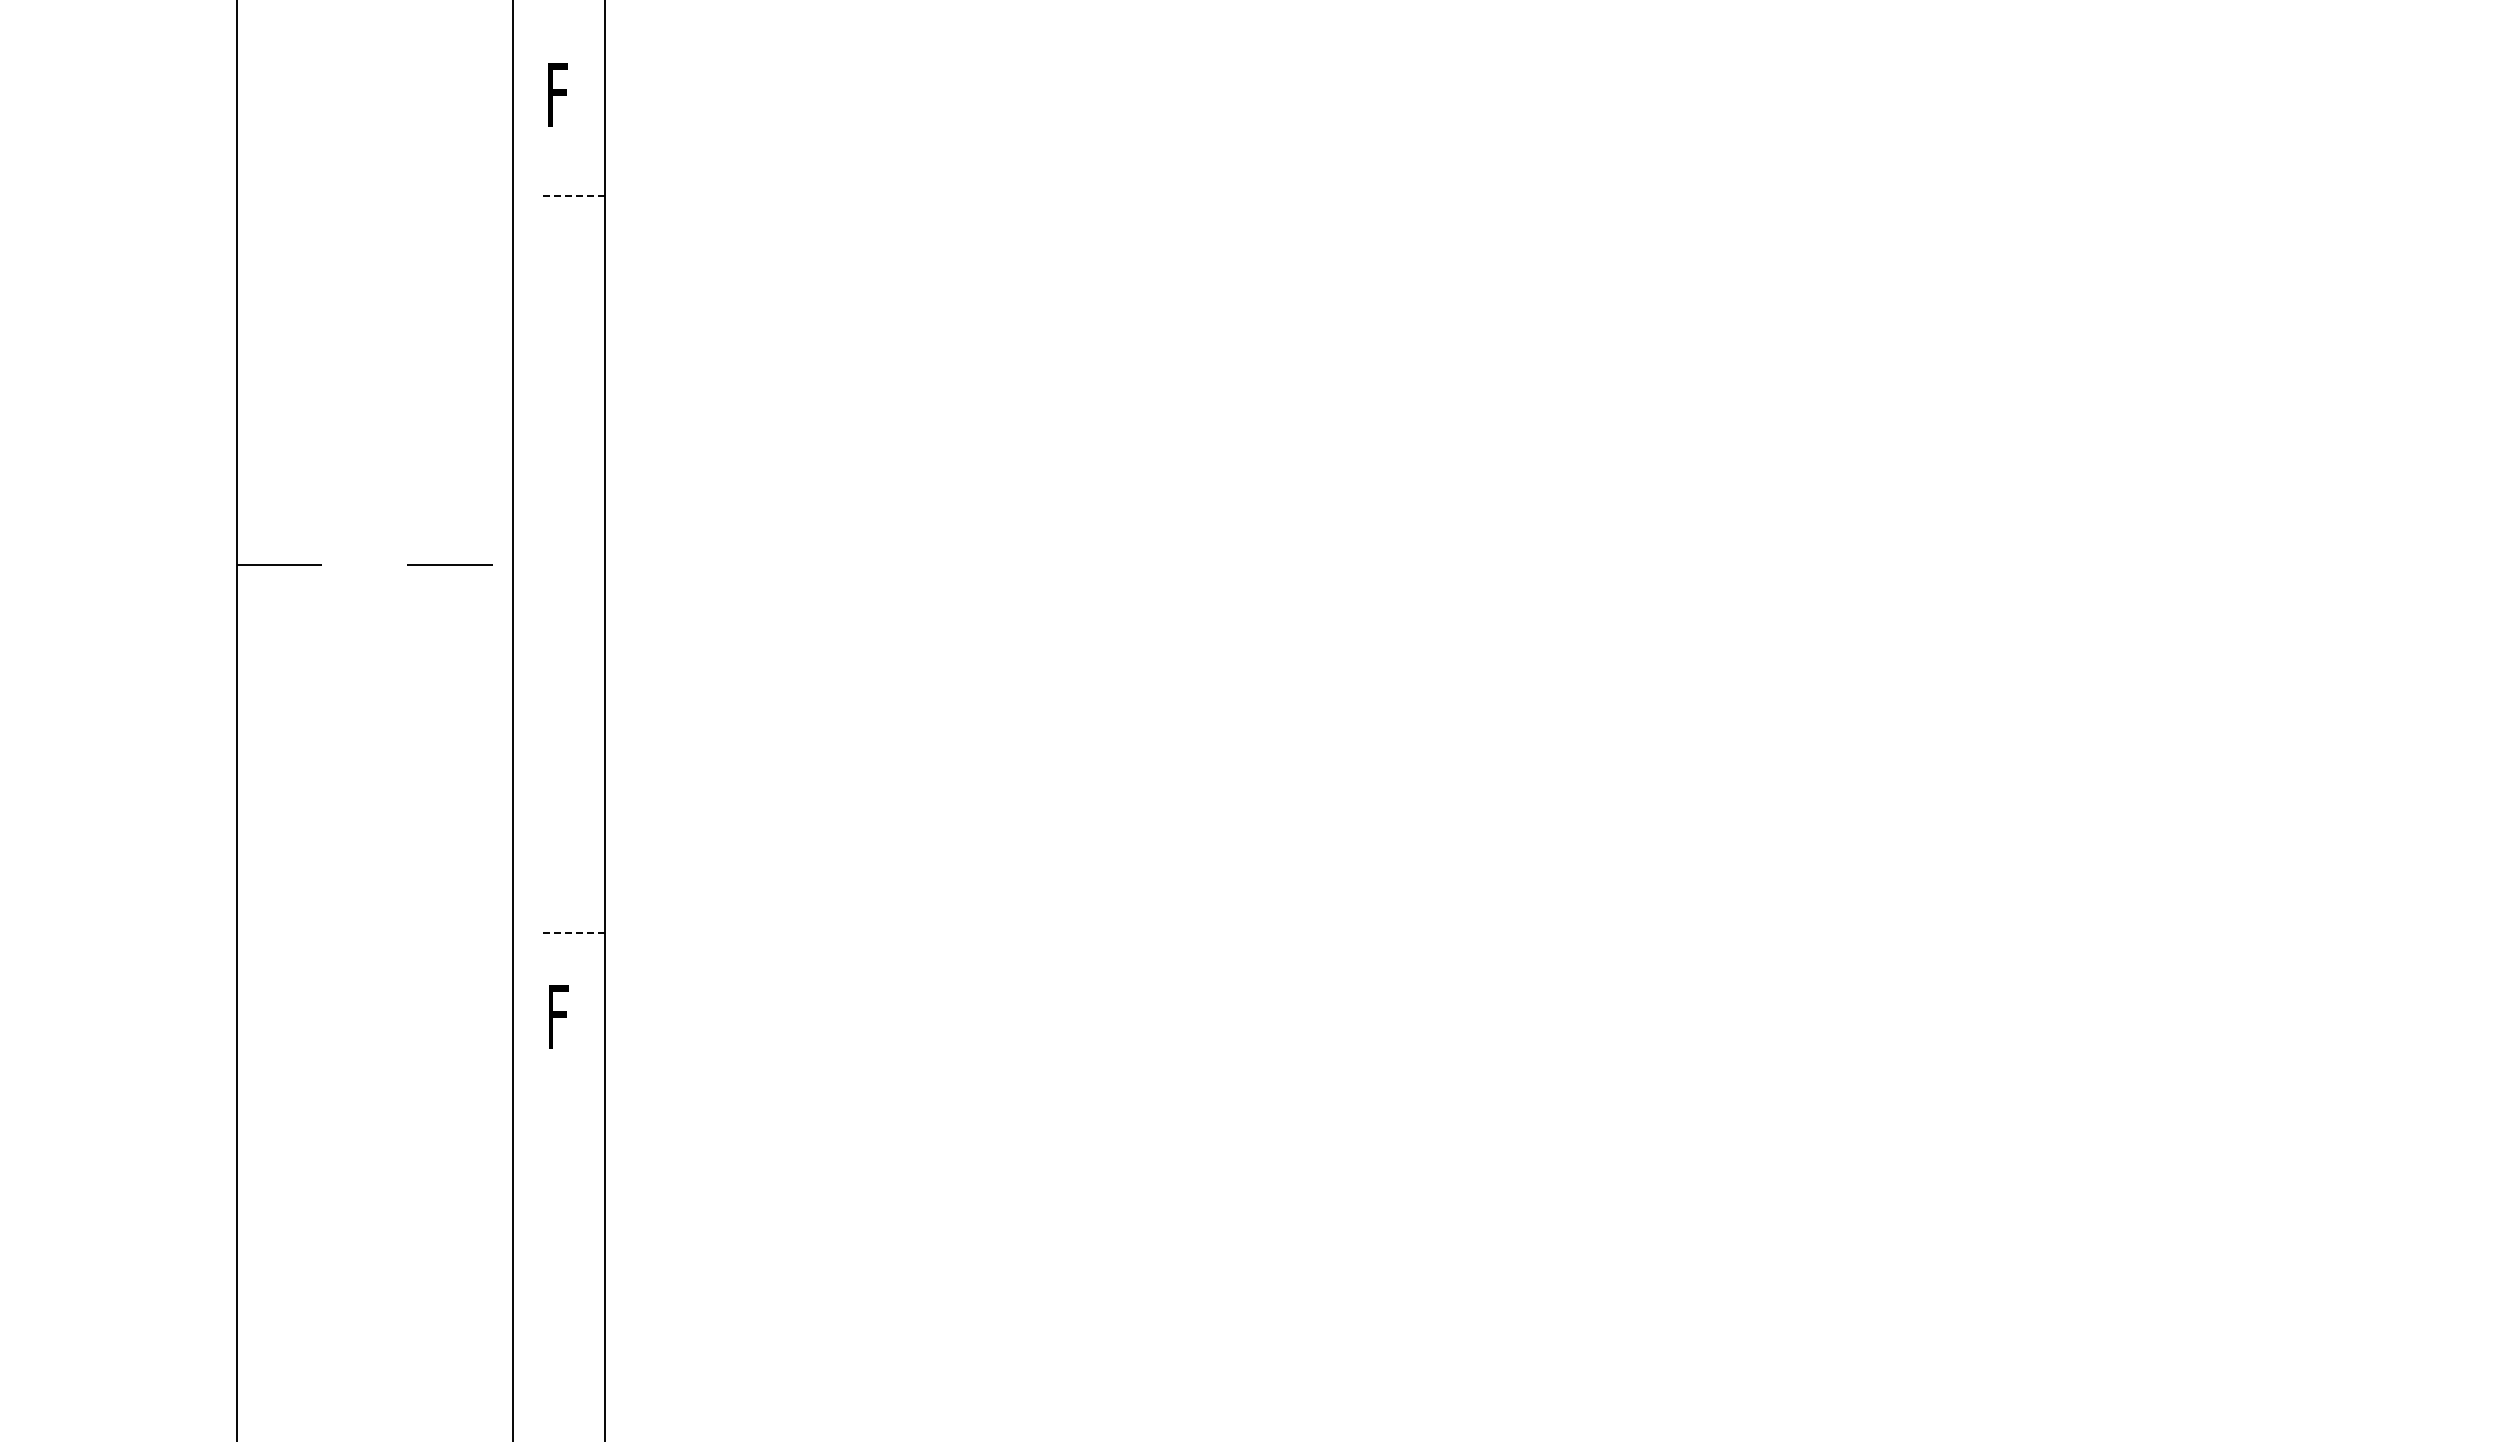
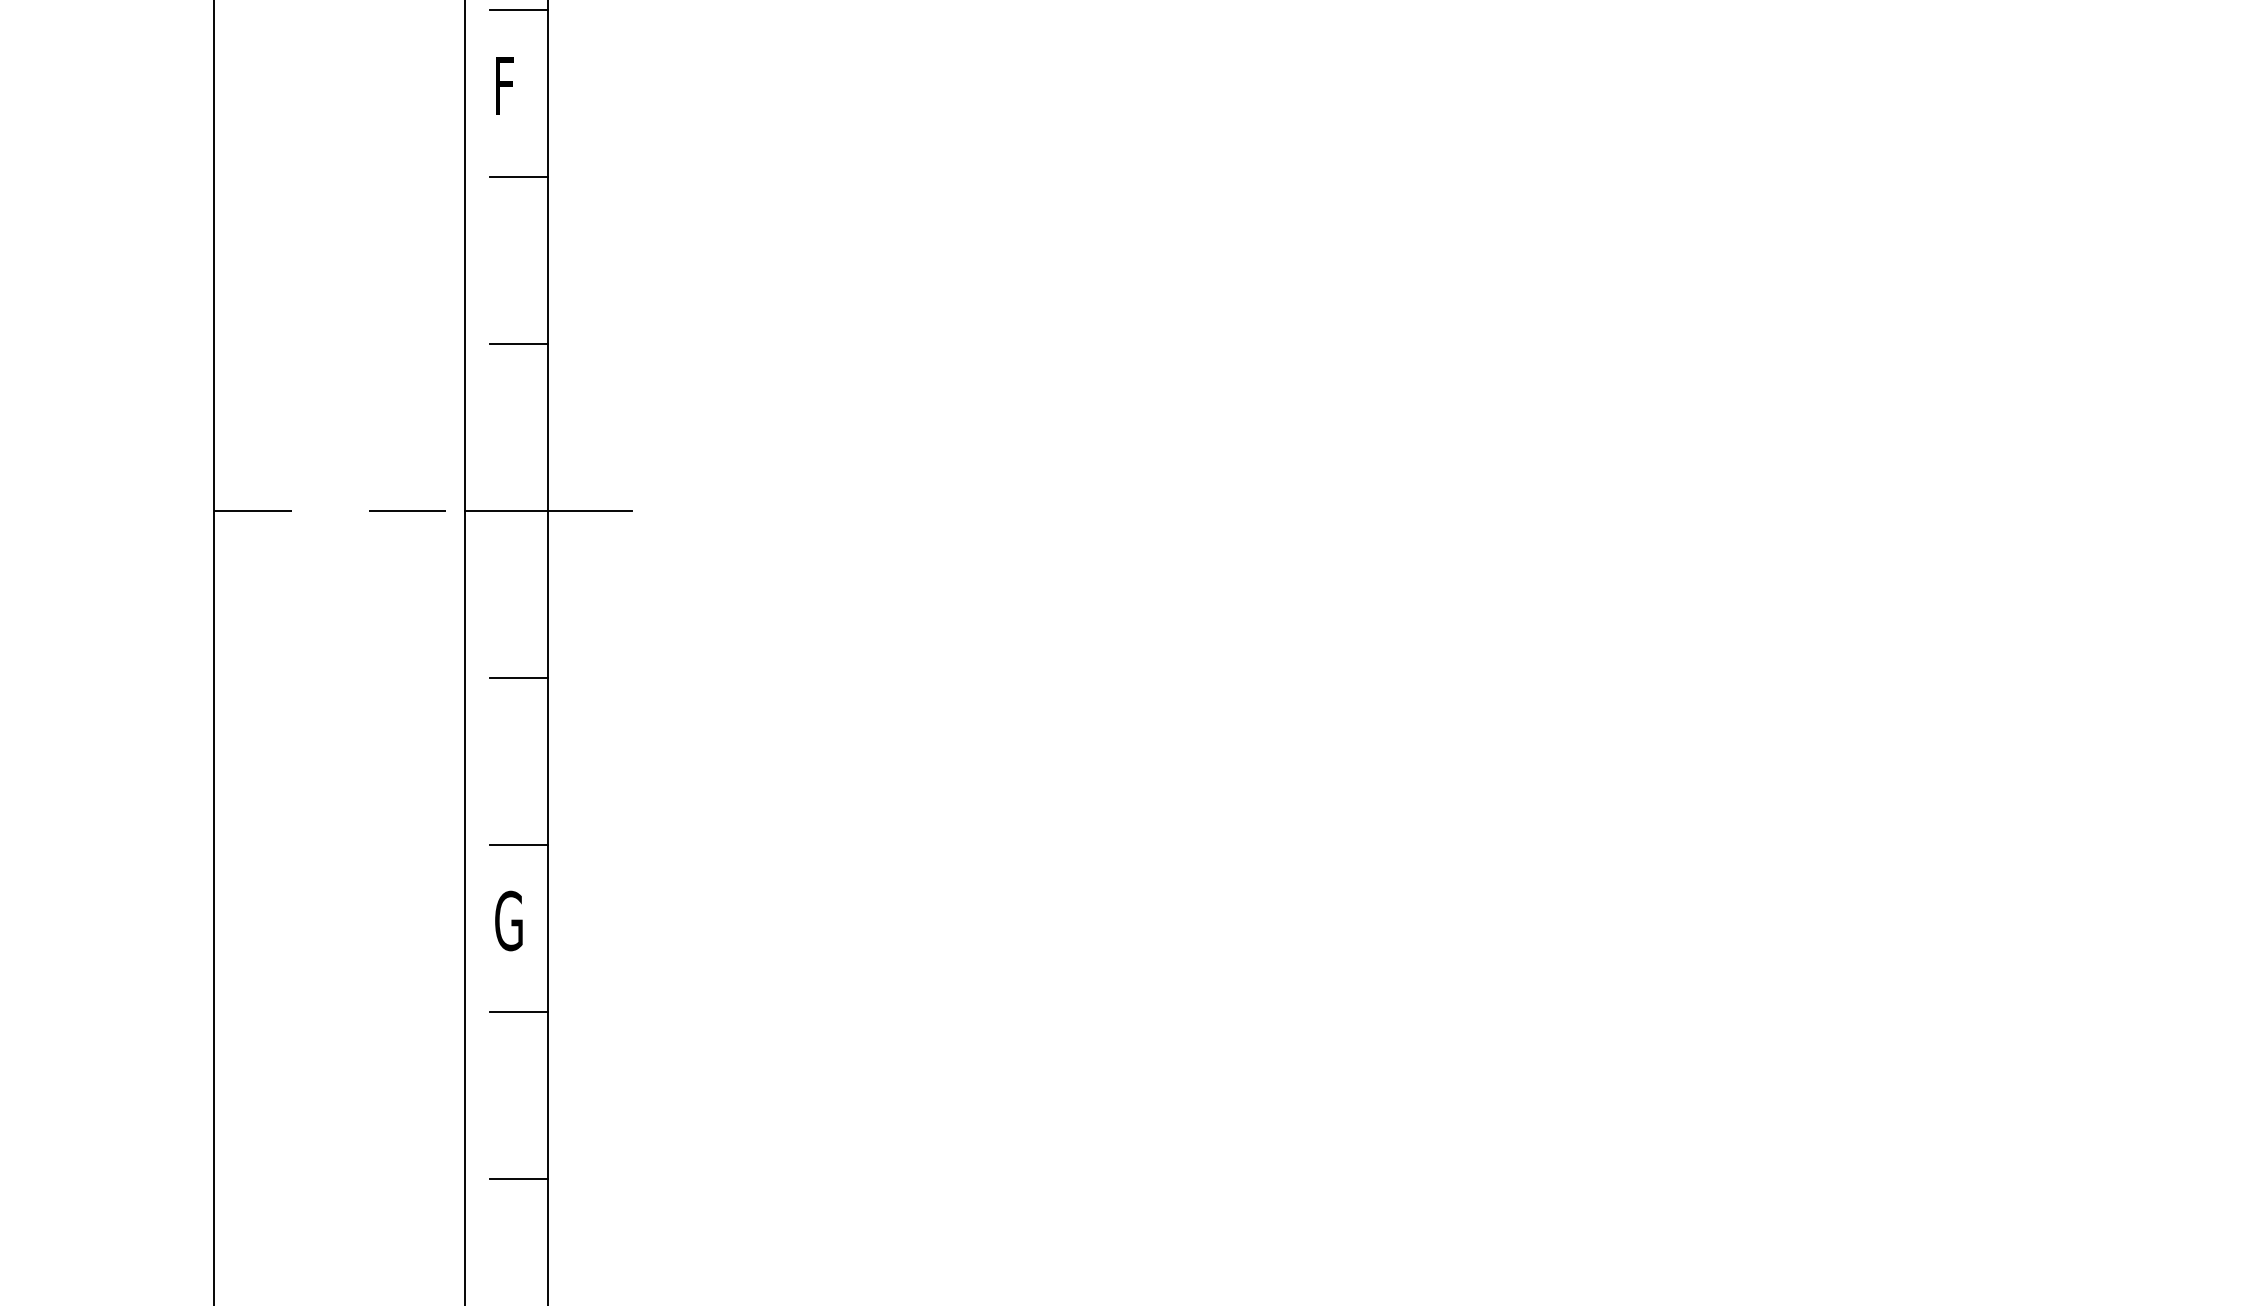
line: (572, 11) -> (518, 10), added
line: (572, 195) -> (518, 177), dashed -> solid
line: (572, 380) -> (518, 344), added
line: (605, 564) -> (548, 511), added
line: (572, 748) -> (518, 677), added
line: (572, 933) -> (518, 845), dashed -> solid
text: (561, 1016) -> (508, 920), F -> G
line: (572, 1117) -> (518, 1012), added
line: (572, 1302) -> (518, 1179), added

